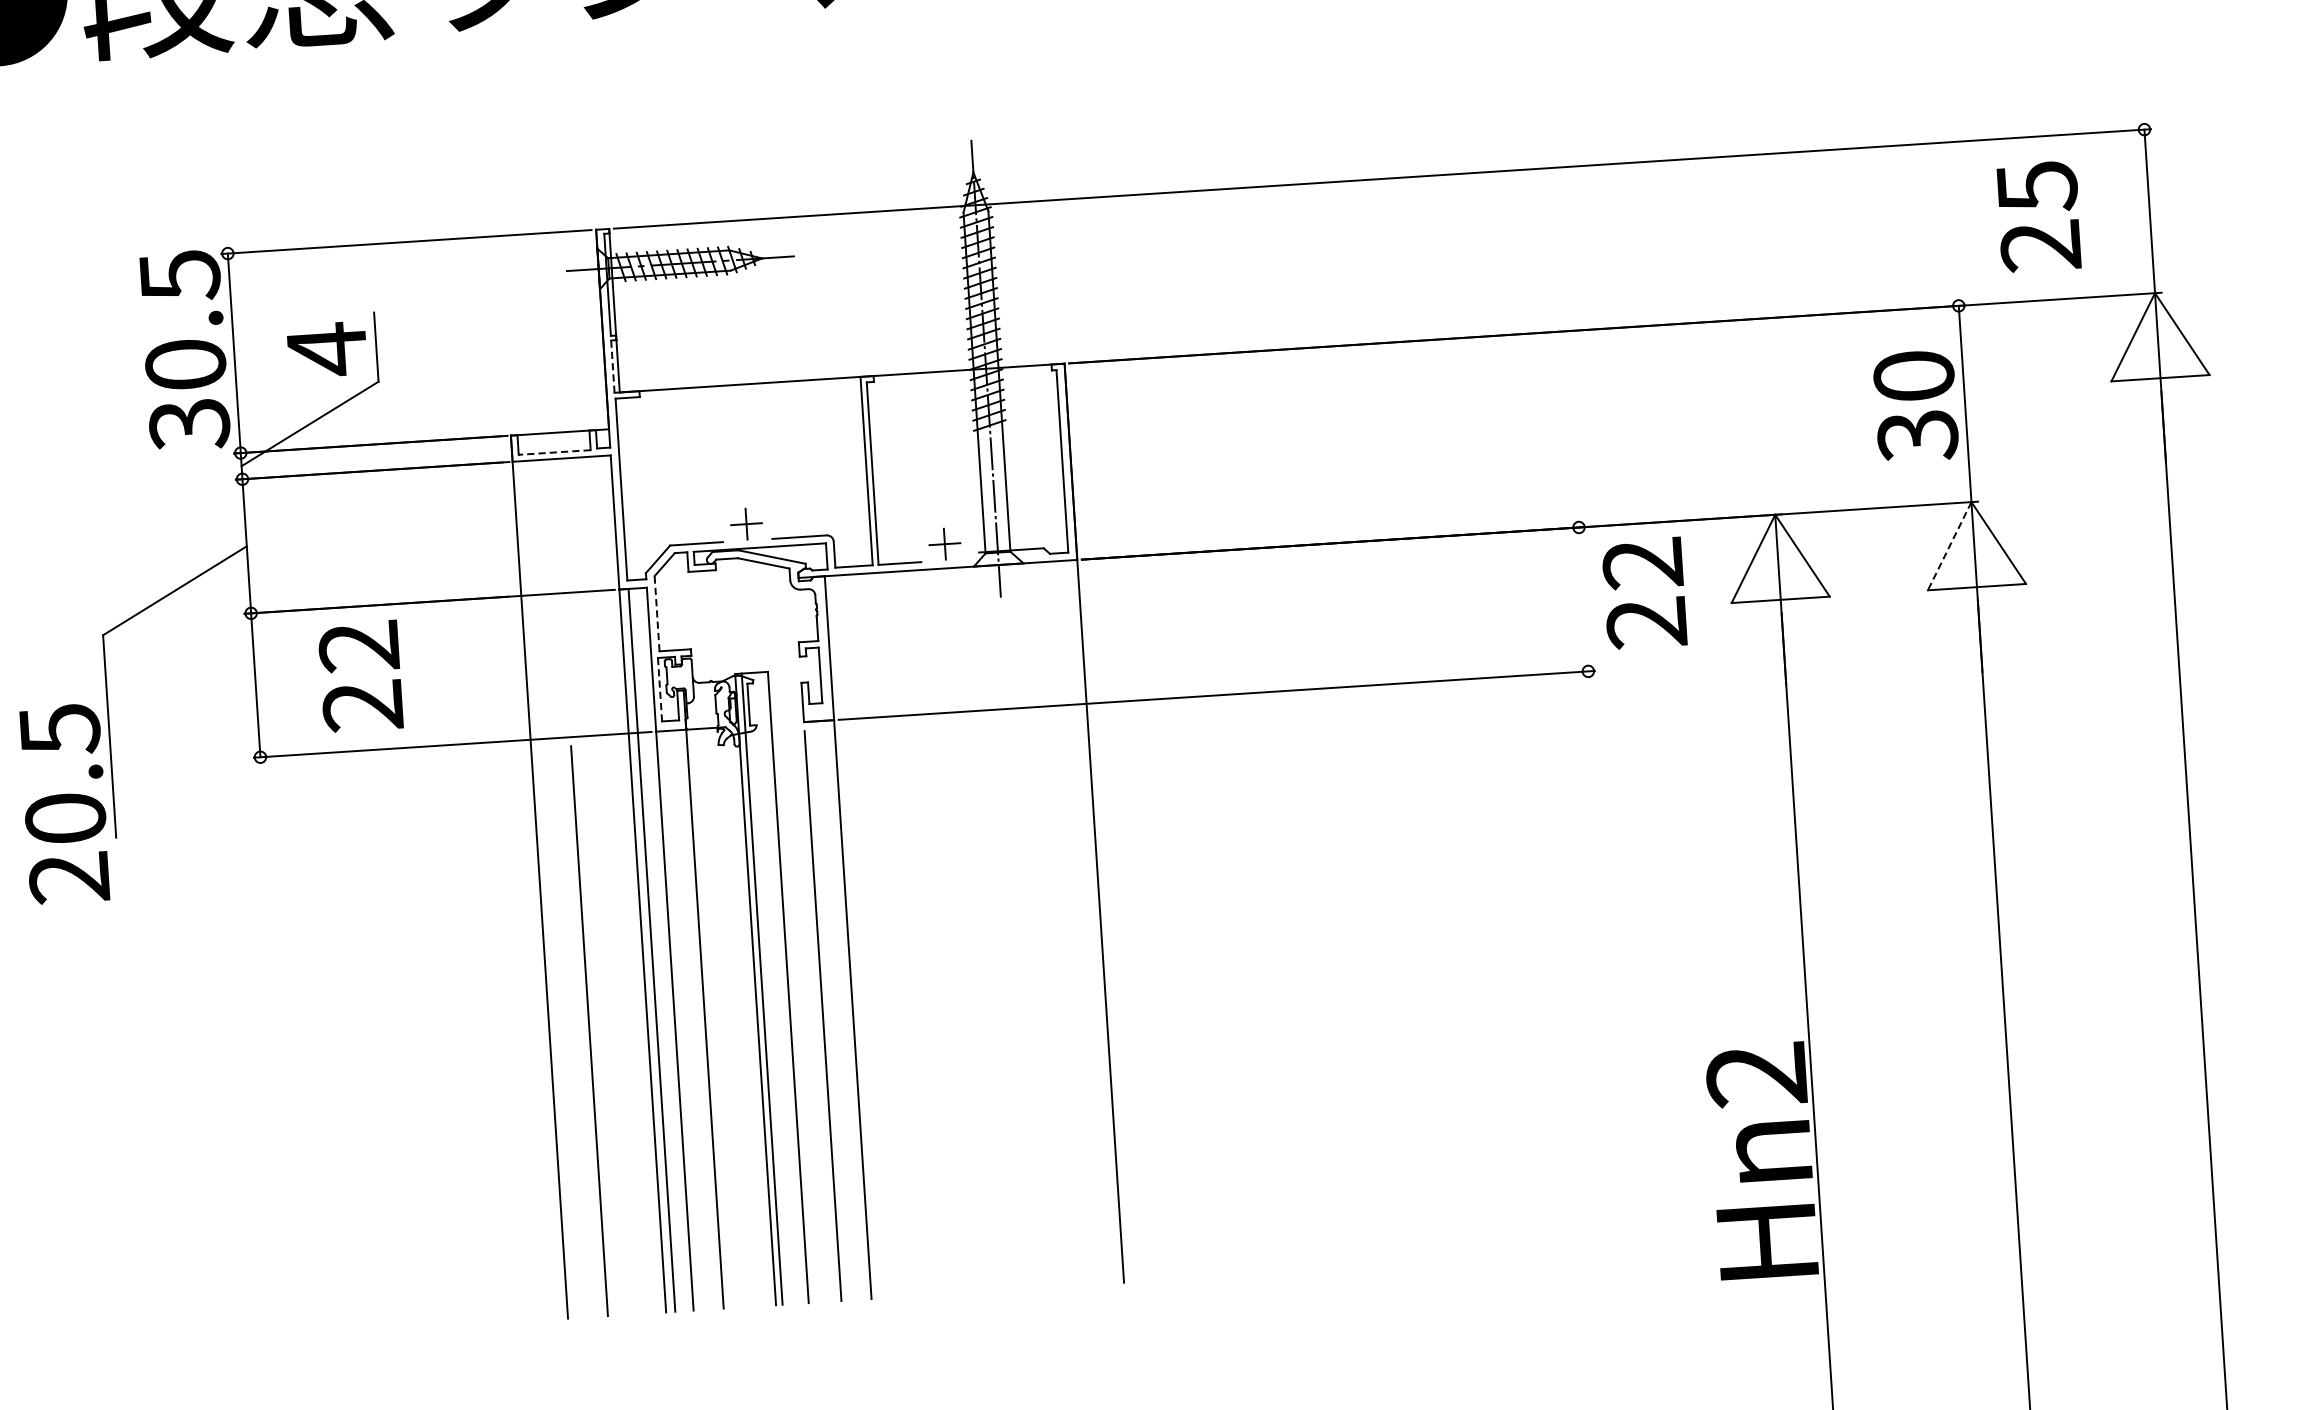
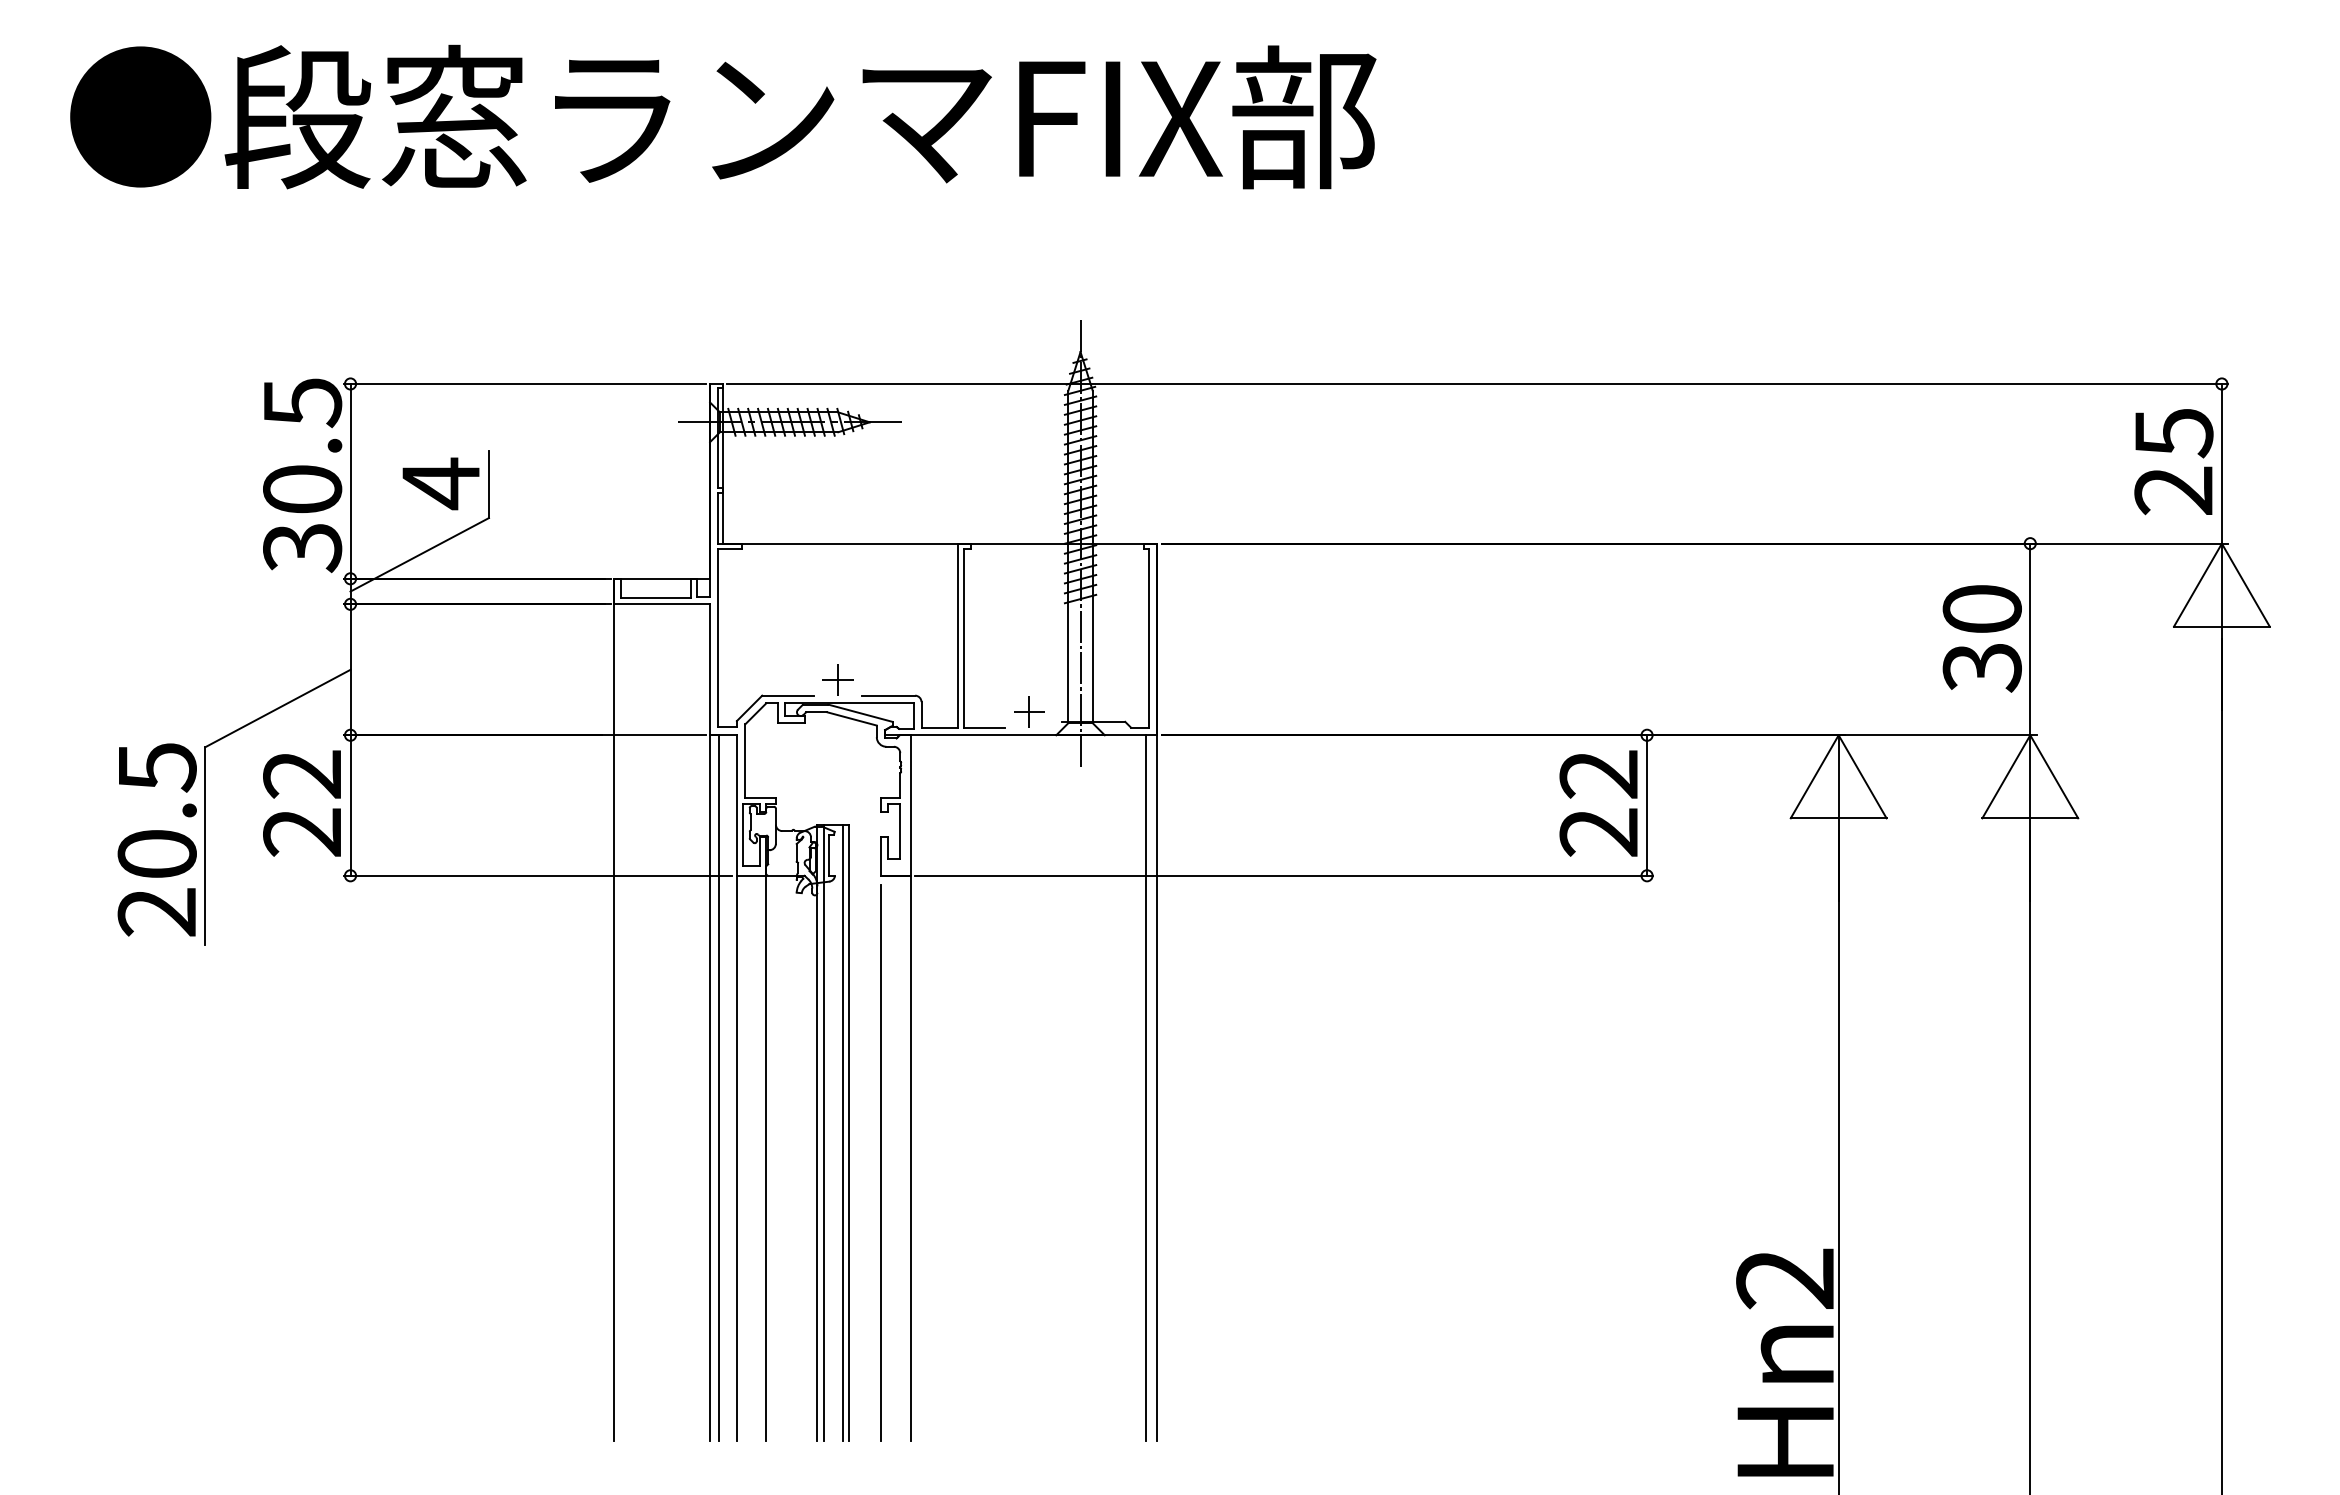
text: (2038, 217) -> (2173, 462), moved
line: (612, 367) -> (717, 518), dashed -> solid
line: (554, 452) -> (655, 597), dashed -> solid
line: (1949, 545) -> (2006, 776), dashed -> solid
text: (1644, 593) -> (1598, 803), moved
line: (1584, 599) -> (1647, 805), added
line: (657, 614) -> (745, 761), dashed -> solid
text: (360, 676) -> (301, 803), moved
line: (660, 689) -> (743, 835), dashed -> solid
text: (63, 803) -> (156, 839), moved
line: (1089, 922) -> (1146, 1088), added
line: (781, 987) -> (842, 1132), added
line: (588, 1030) -> (652, 1162), removed

